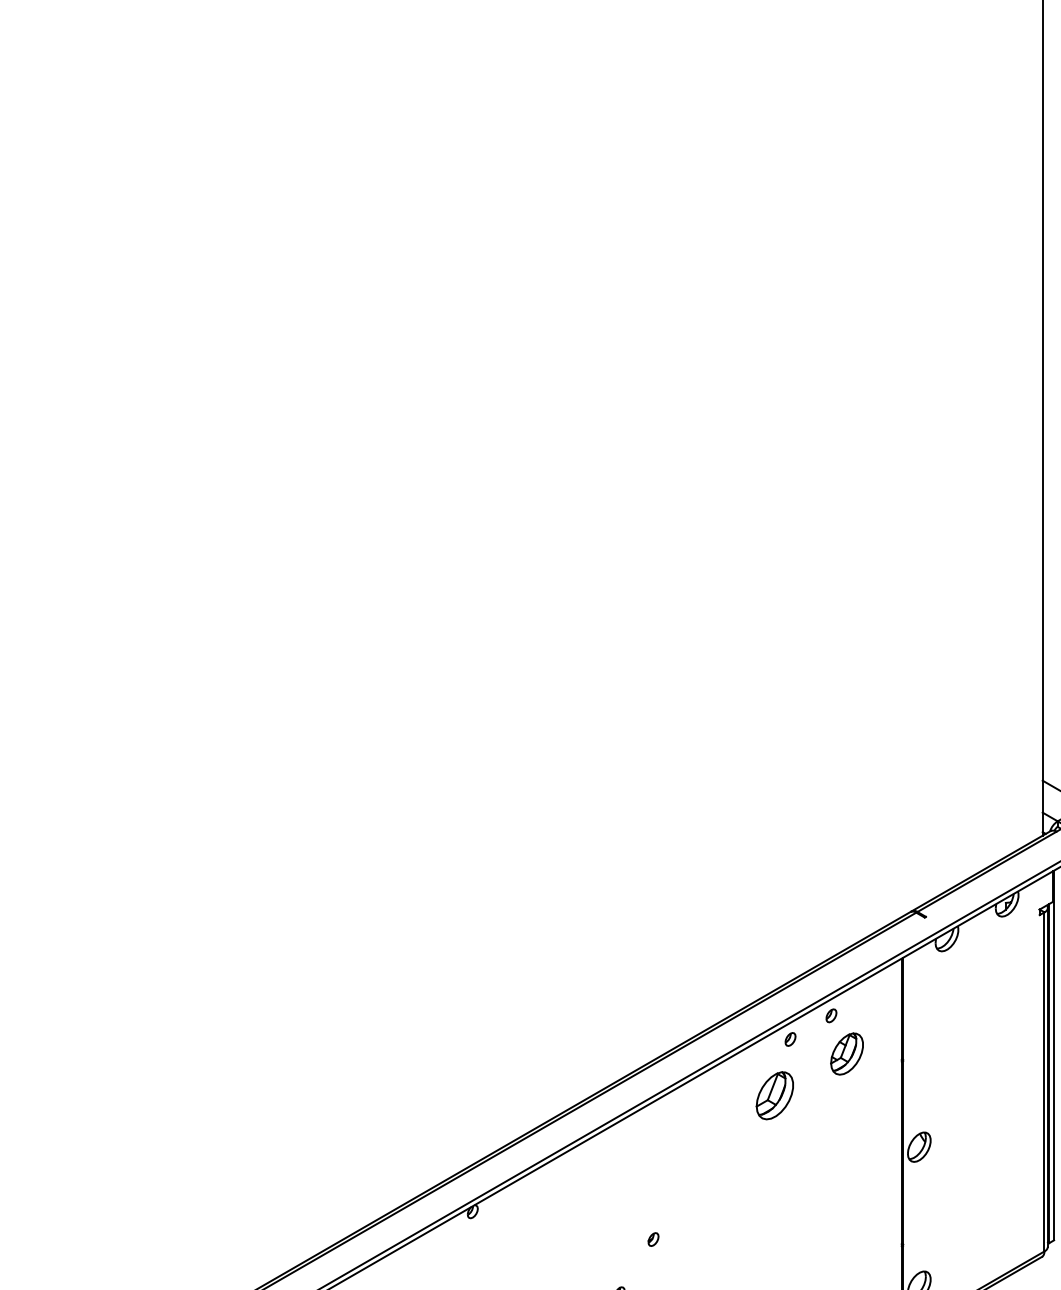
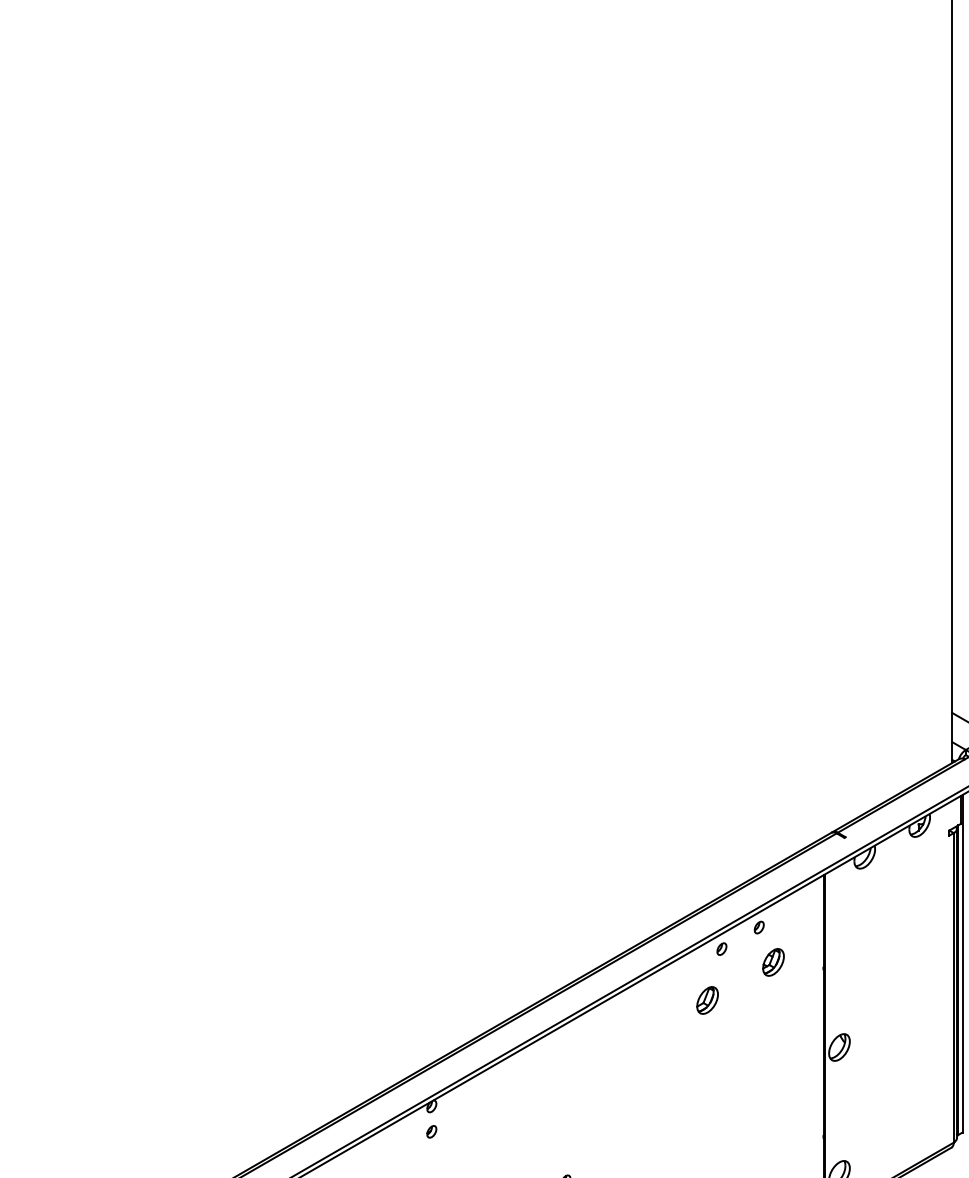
part: (847, 1054) -> (773, 962), size x0.71
part: (774, 1095) -> (707, 1000), size x0.62
part: (653, 1239) -> (431, 1131), moved

